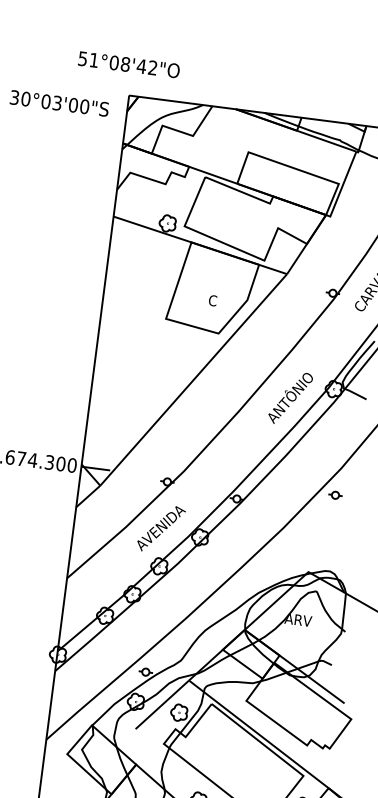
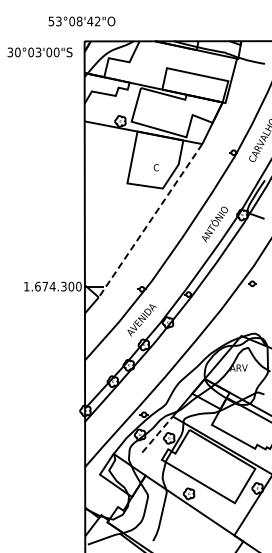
text: (93, 60) -> (58, 21), 51°08'42"O -> 53°08'42"O
line: (193, 380) -> (150, 221), solid -> dashed
line: (162, 704) -> (157, 434), solid -> dashed

